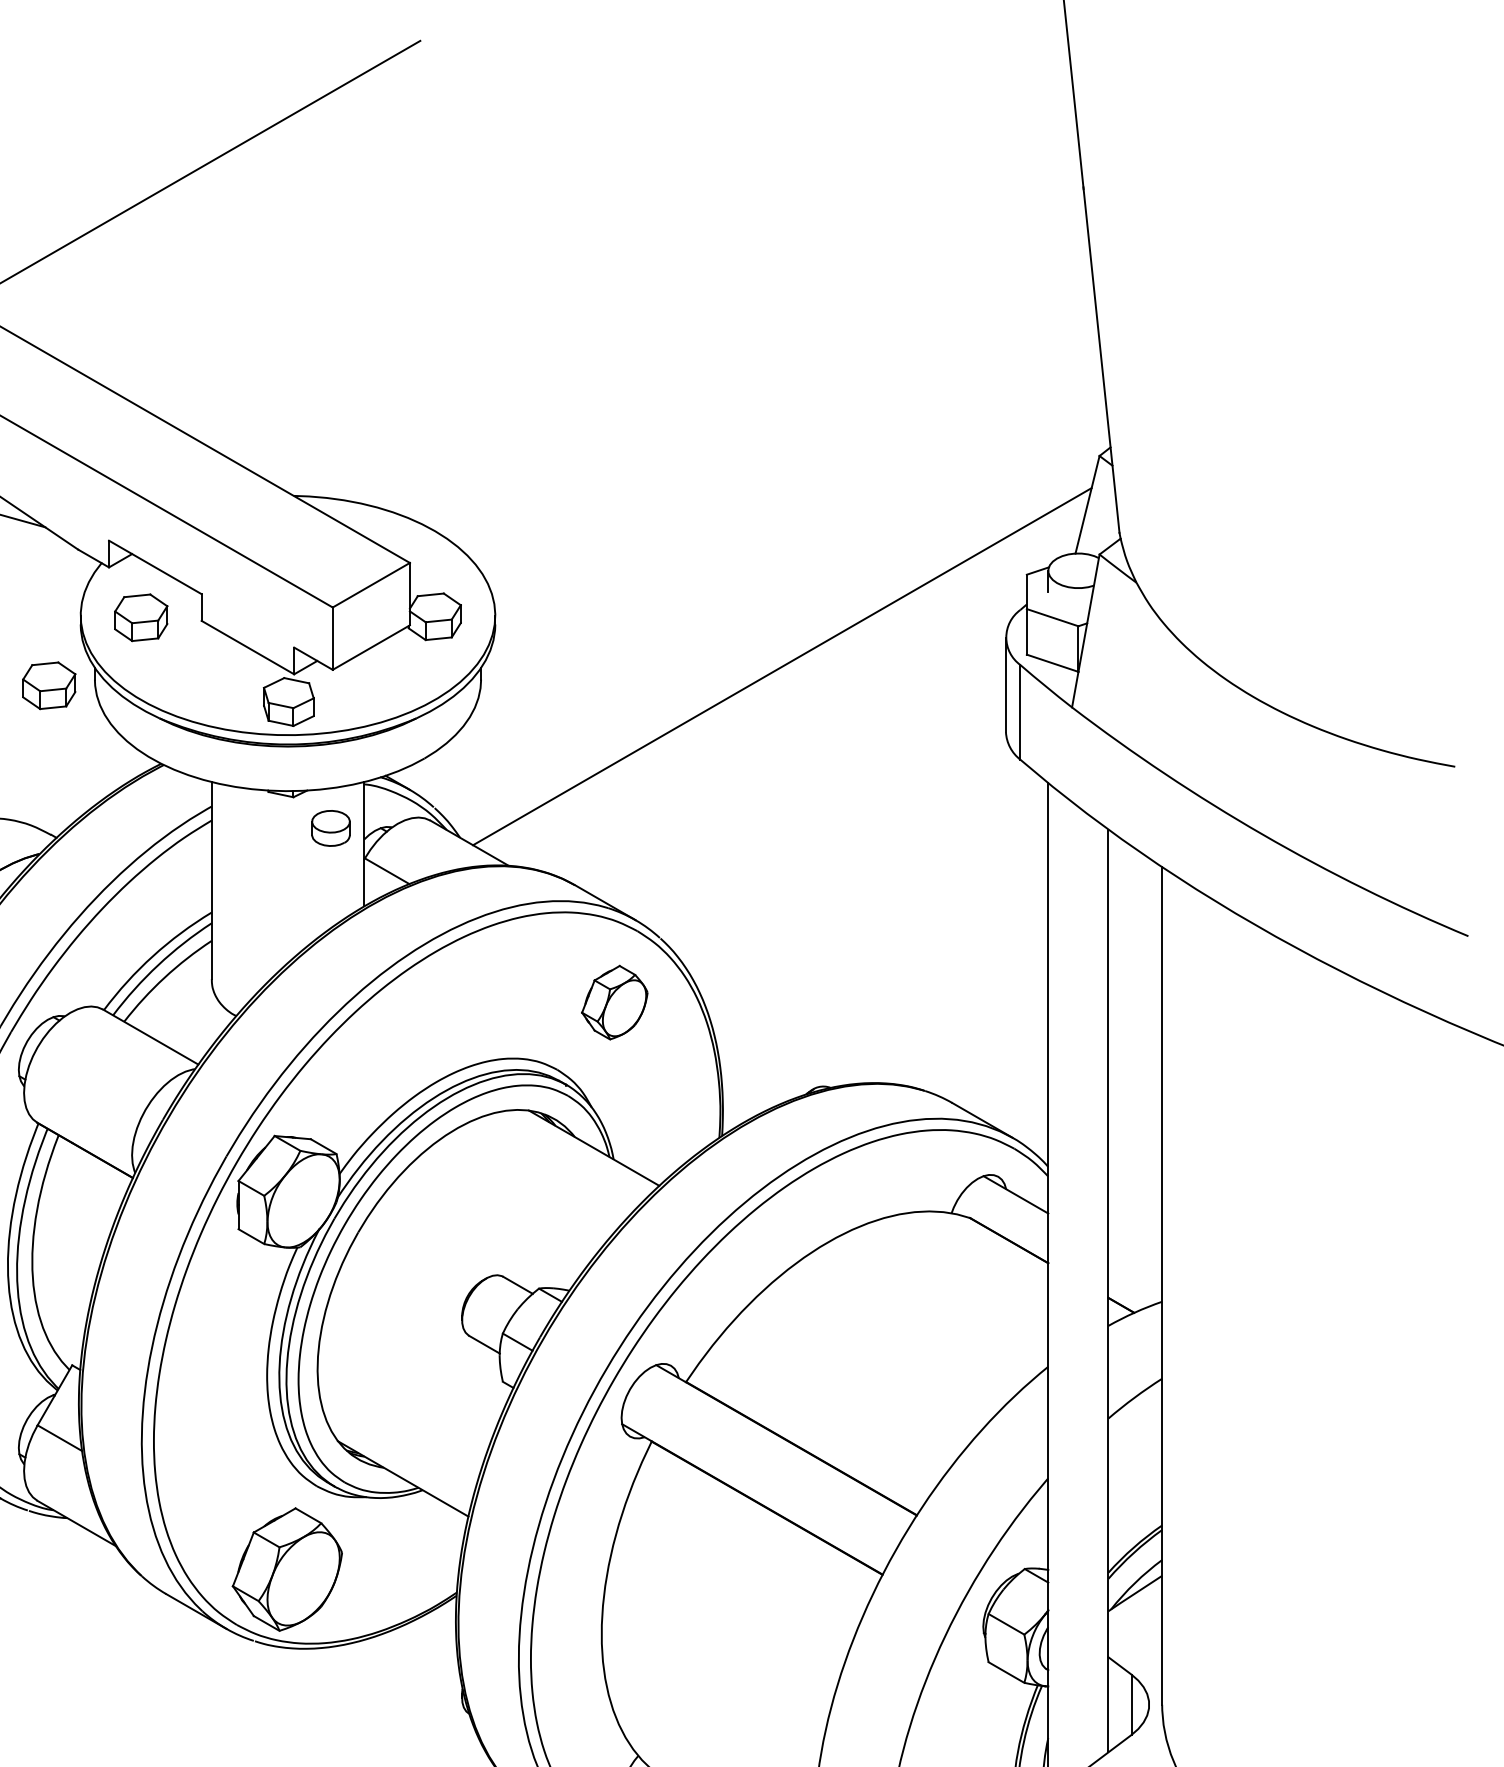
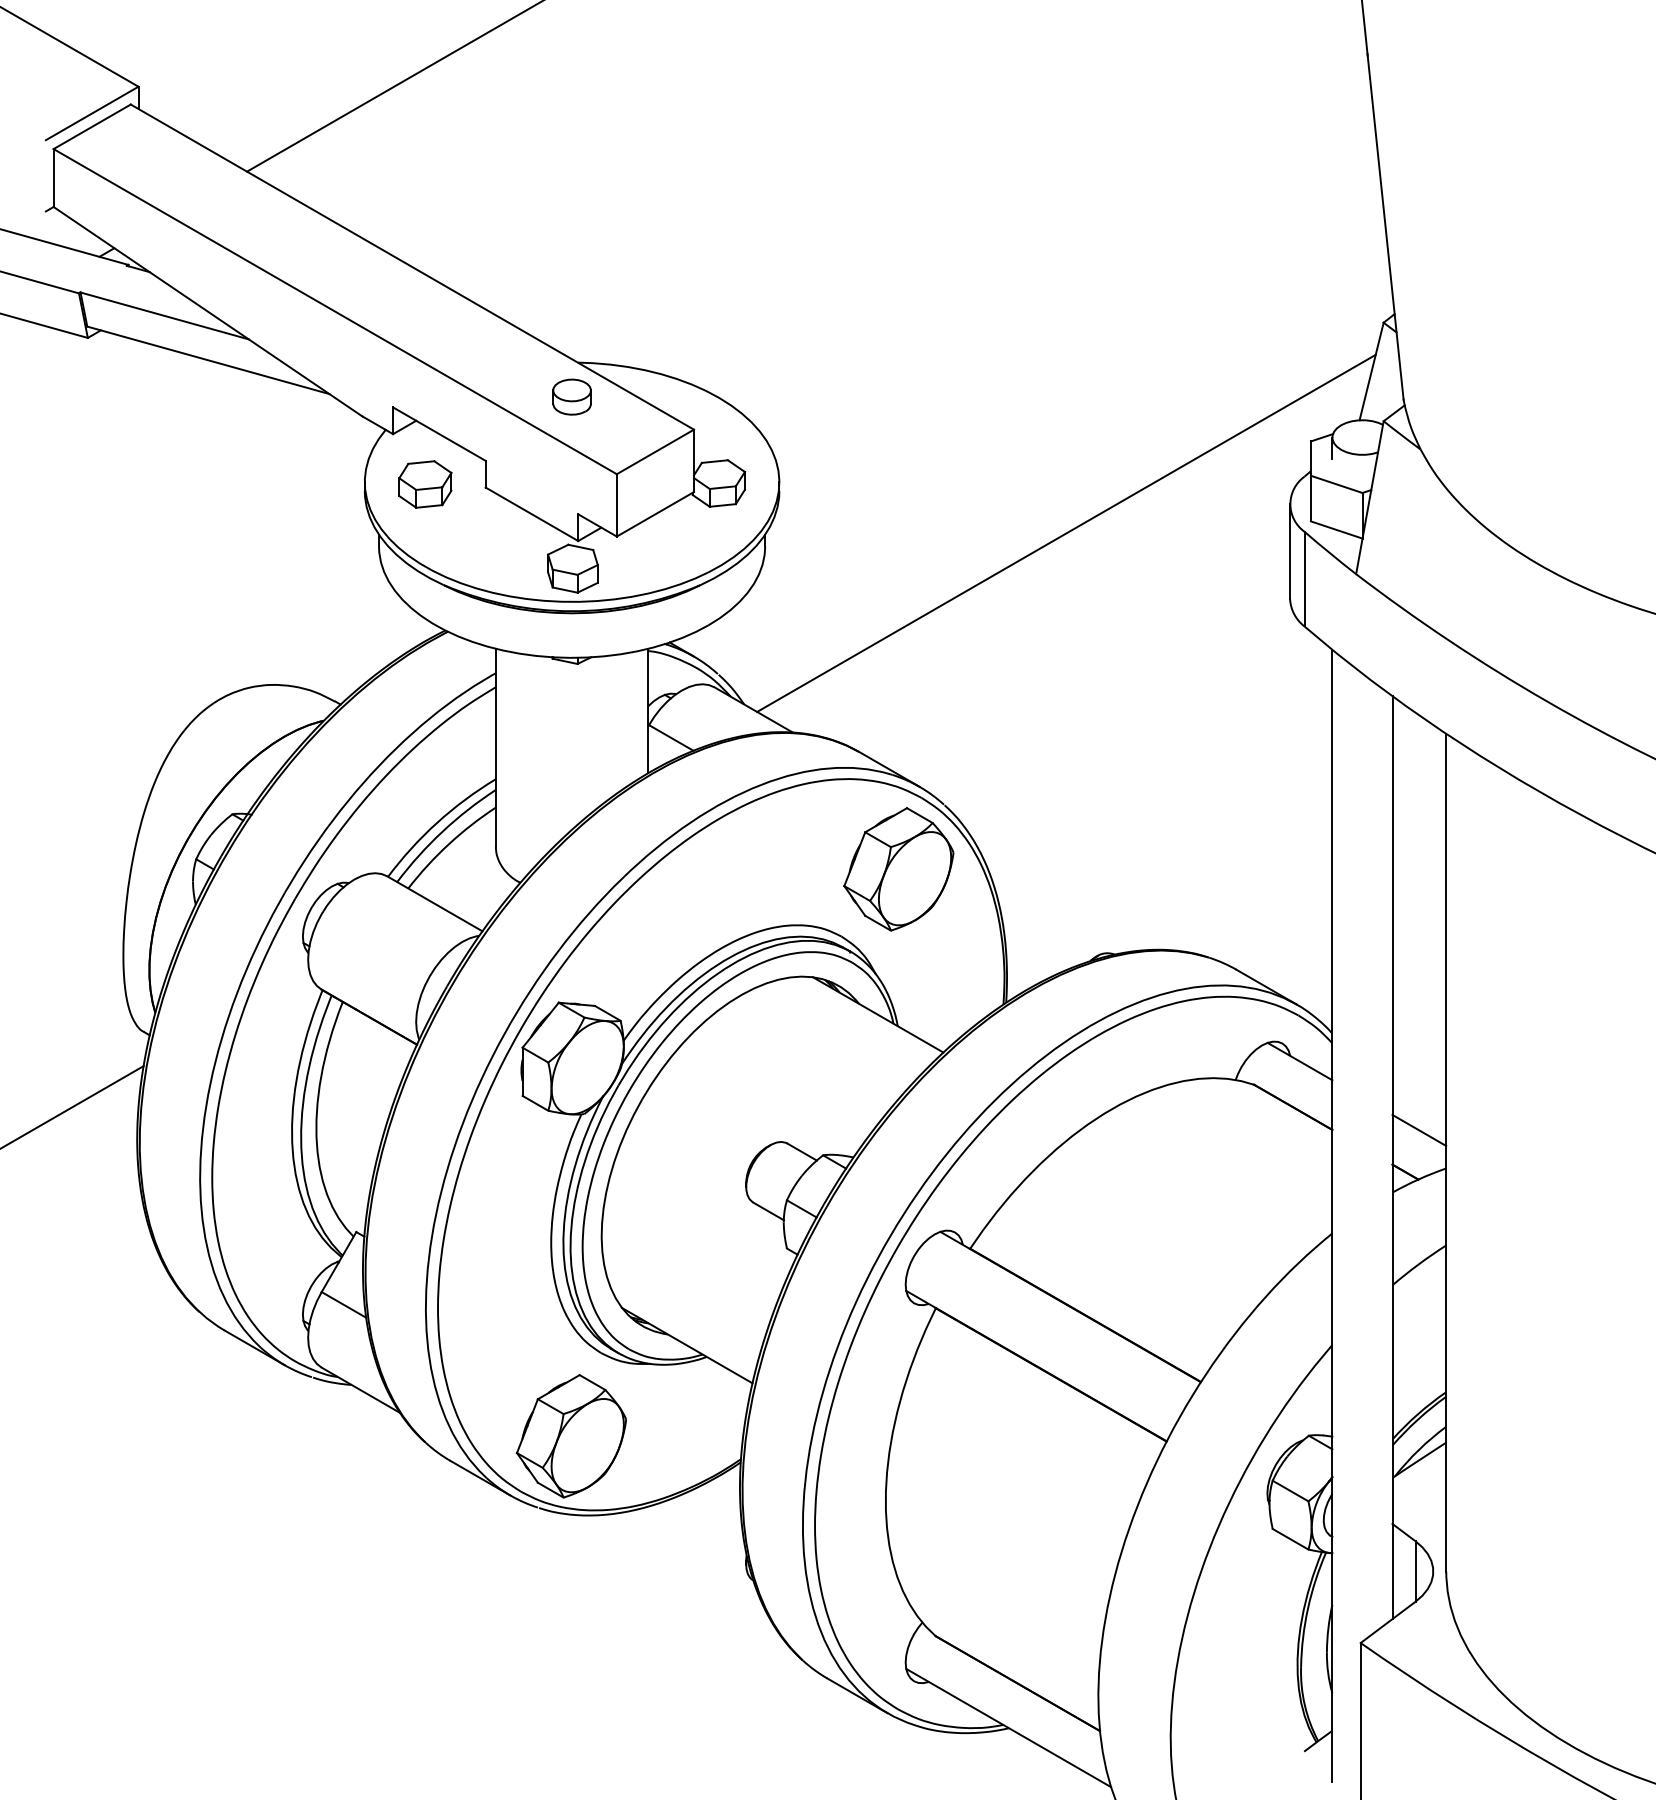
part: (49, 685) -> (333, 552), removed
part: (330, 827) -> (571, 396), moved
part: (614, 1002) -> (898, 869), size x1.67
line: (1135, 1262) -> (1419, 1129), added

